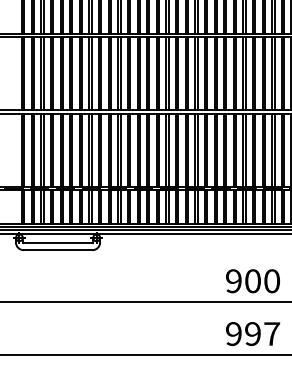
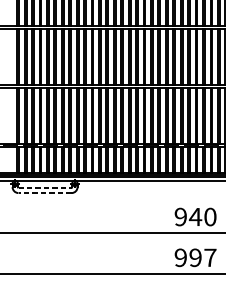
line: (58, 243) -> (45, 187), solid -> dashed
line: (57, 250) -> (44, 193), solid -> dashed
text: (252, 281) -> (195, 217), 900 -> 940

